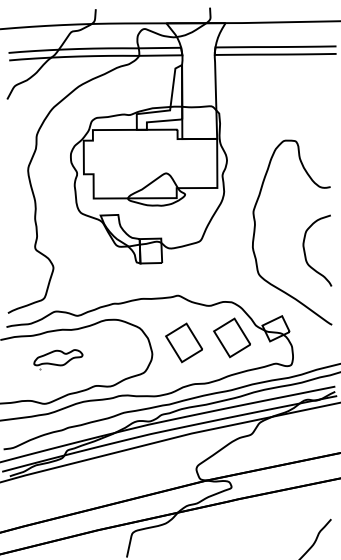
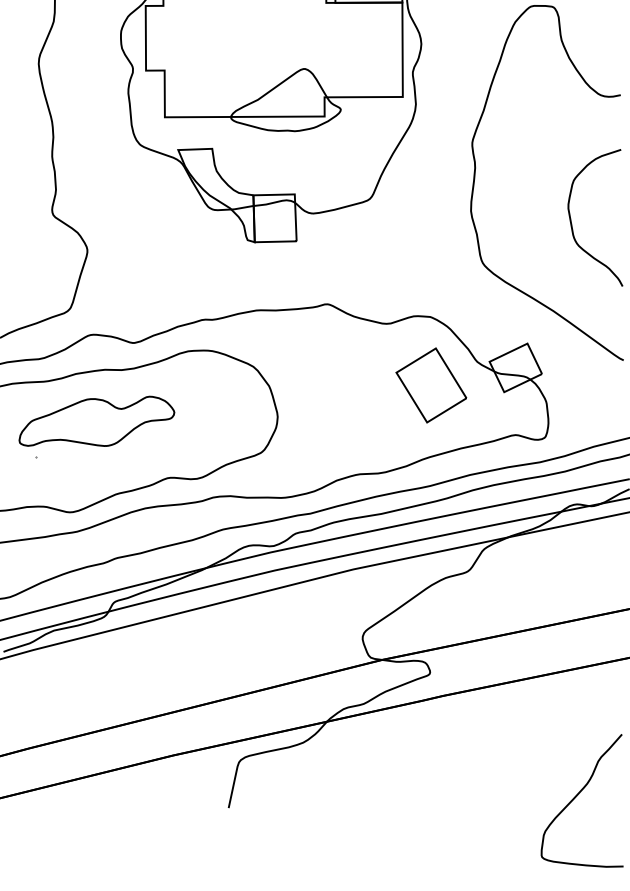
part: (183, 342) -> (337, 394), removed
part: (58, 359) -> (97, 426), size x1.67

